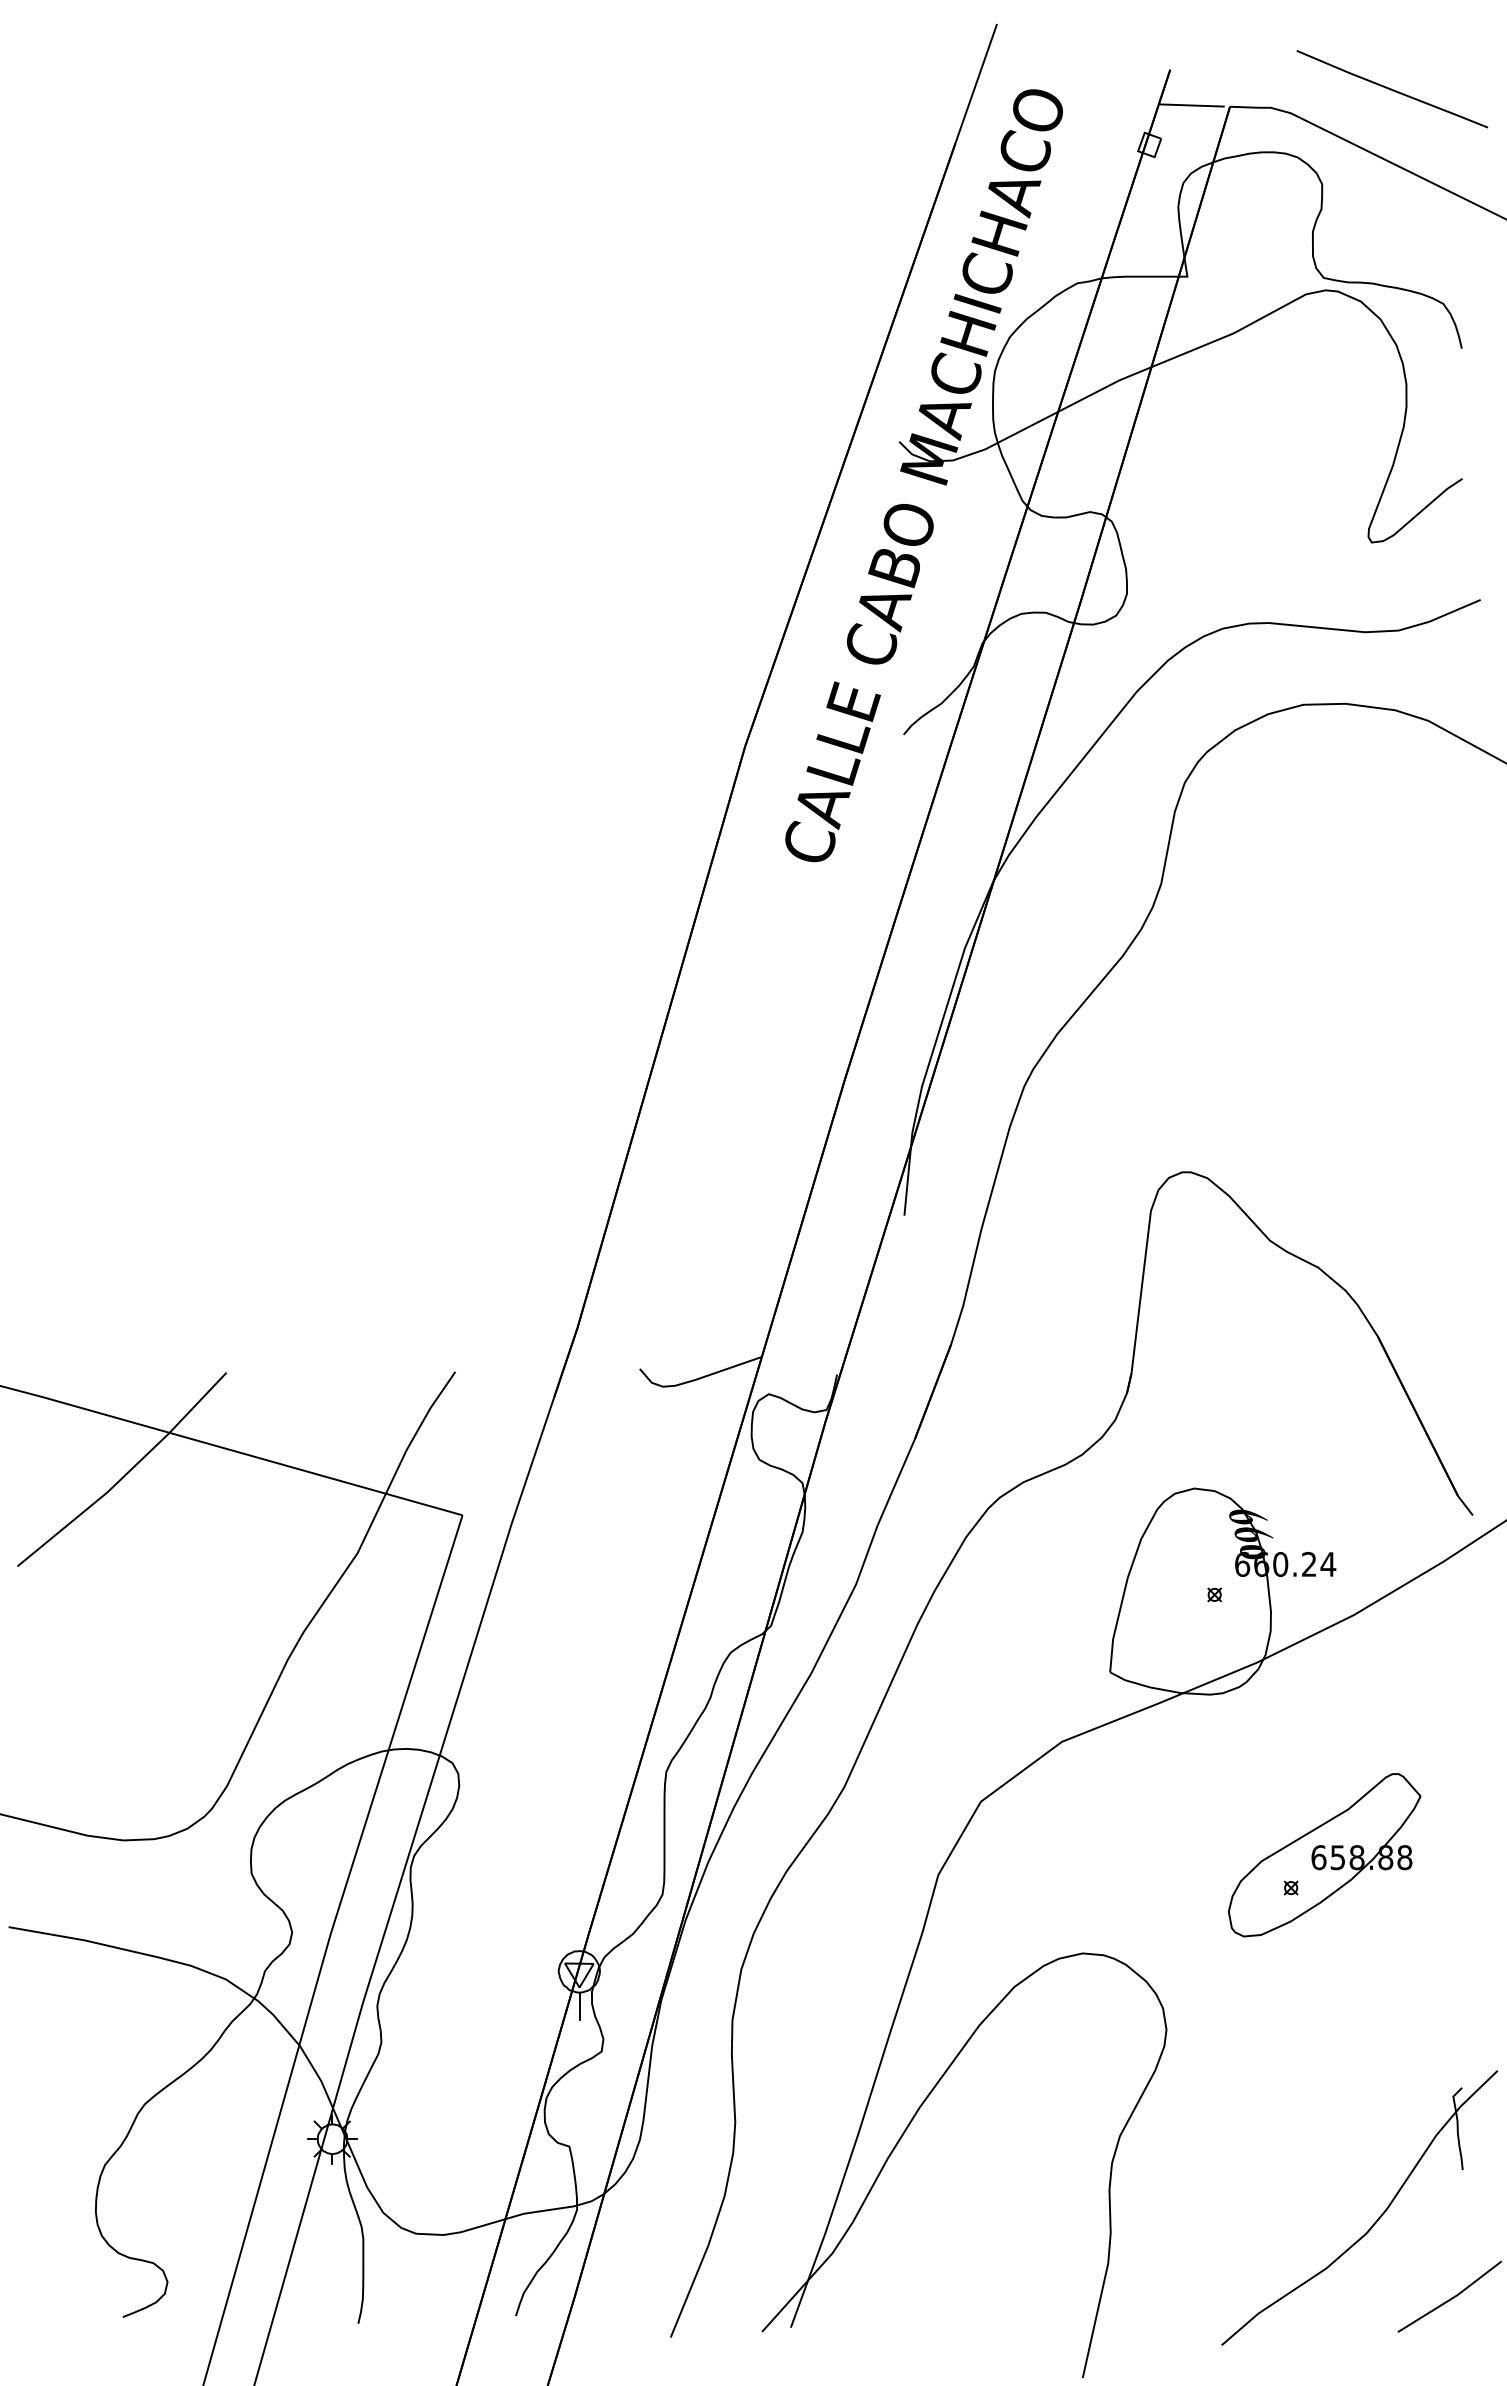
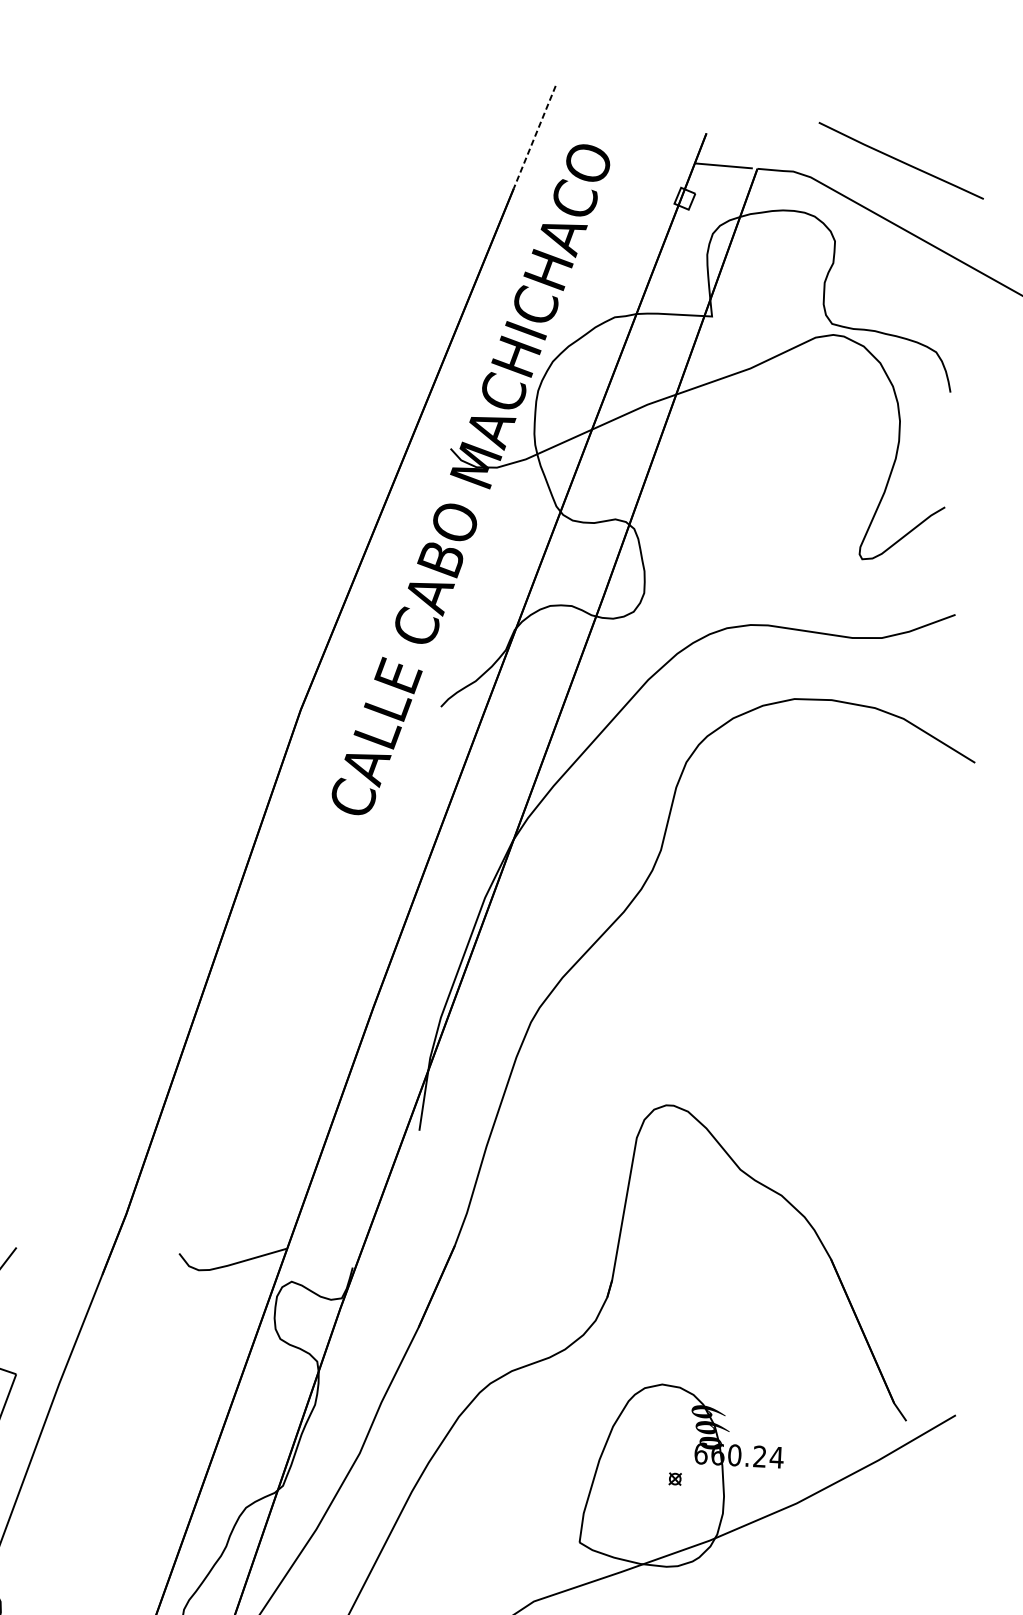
line: (976, 84) -> (535, 137), solid -> dashed

